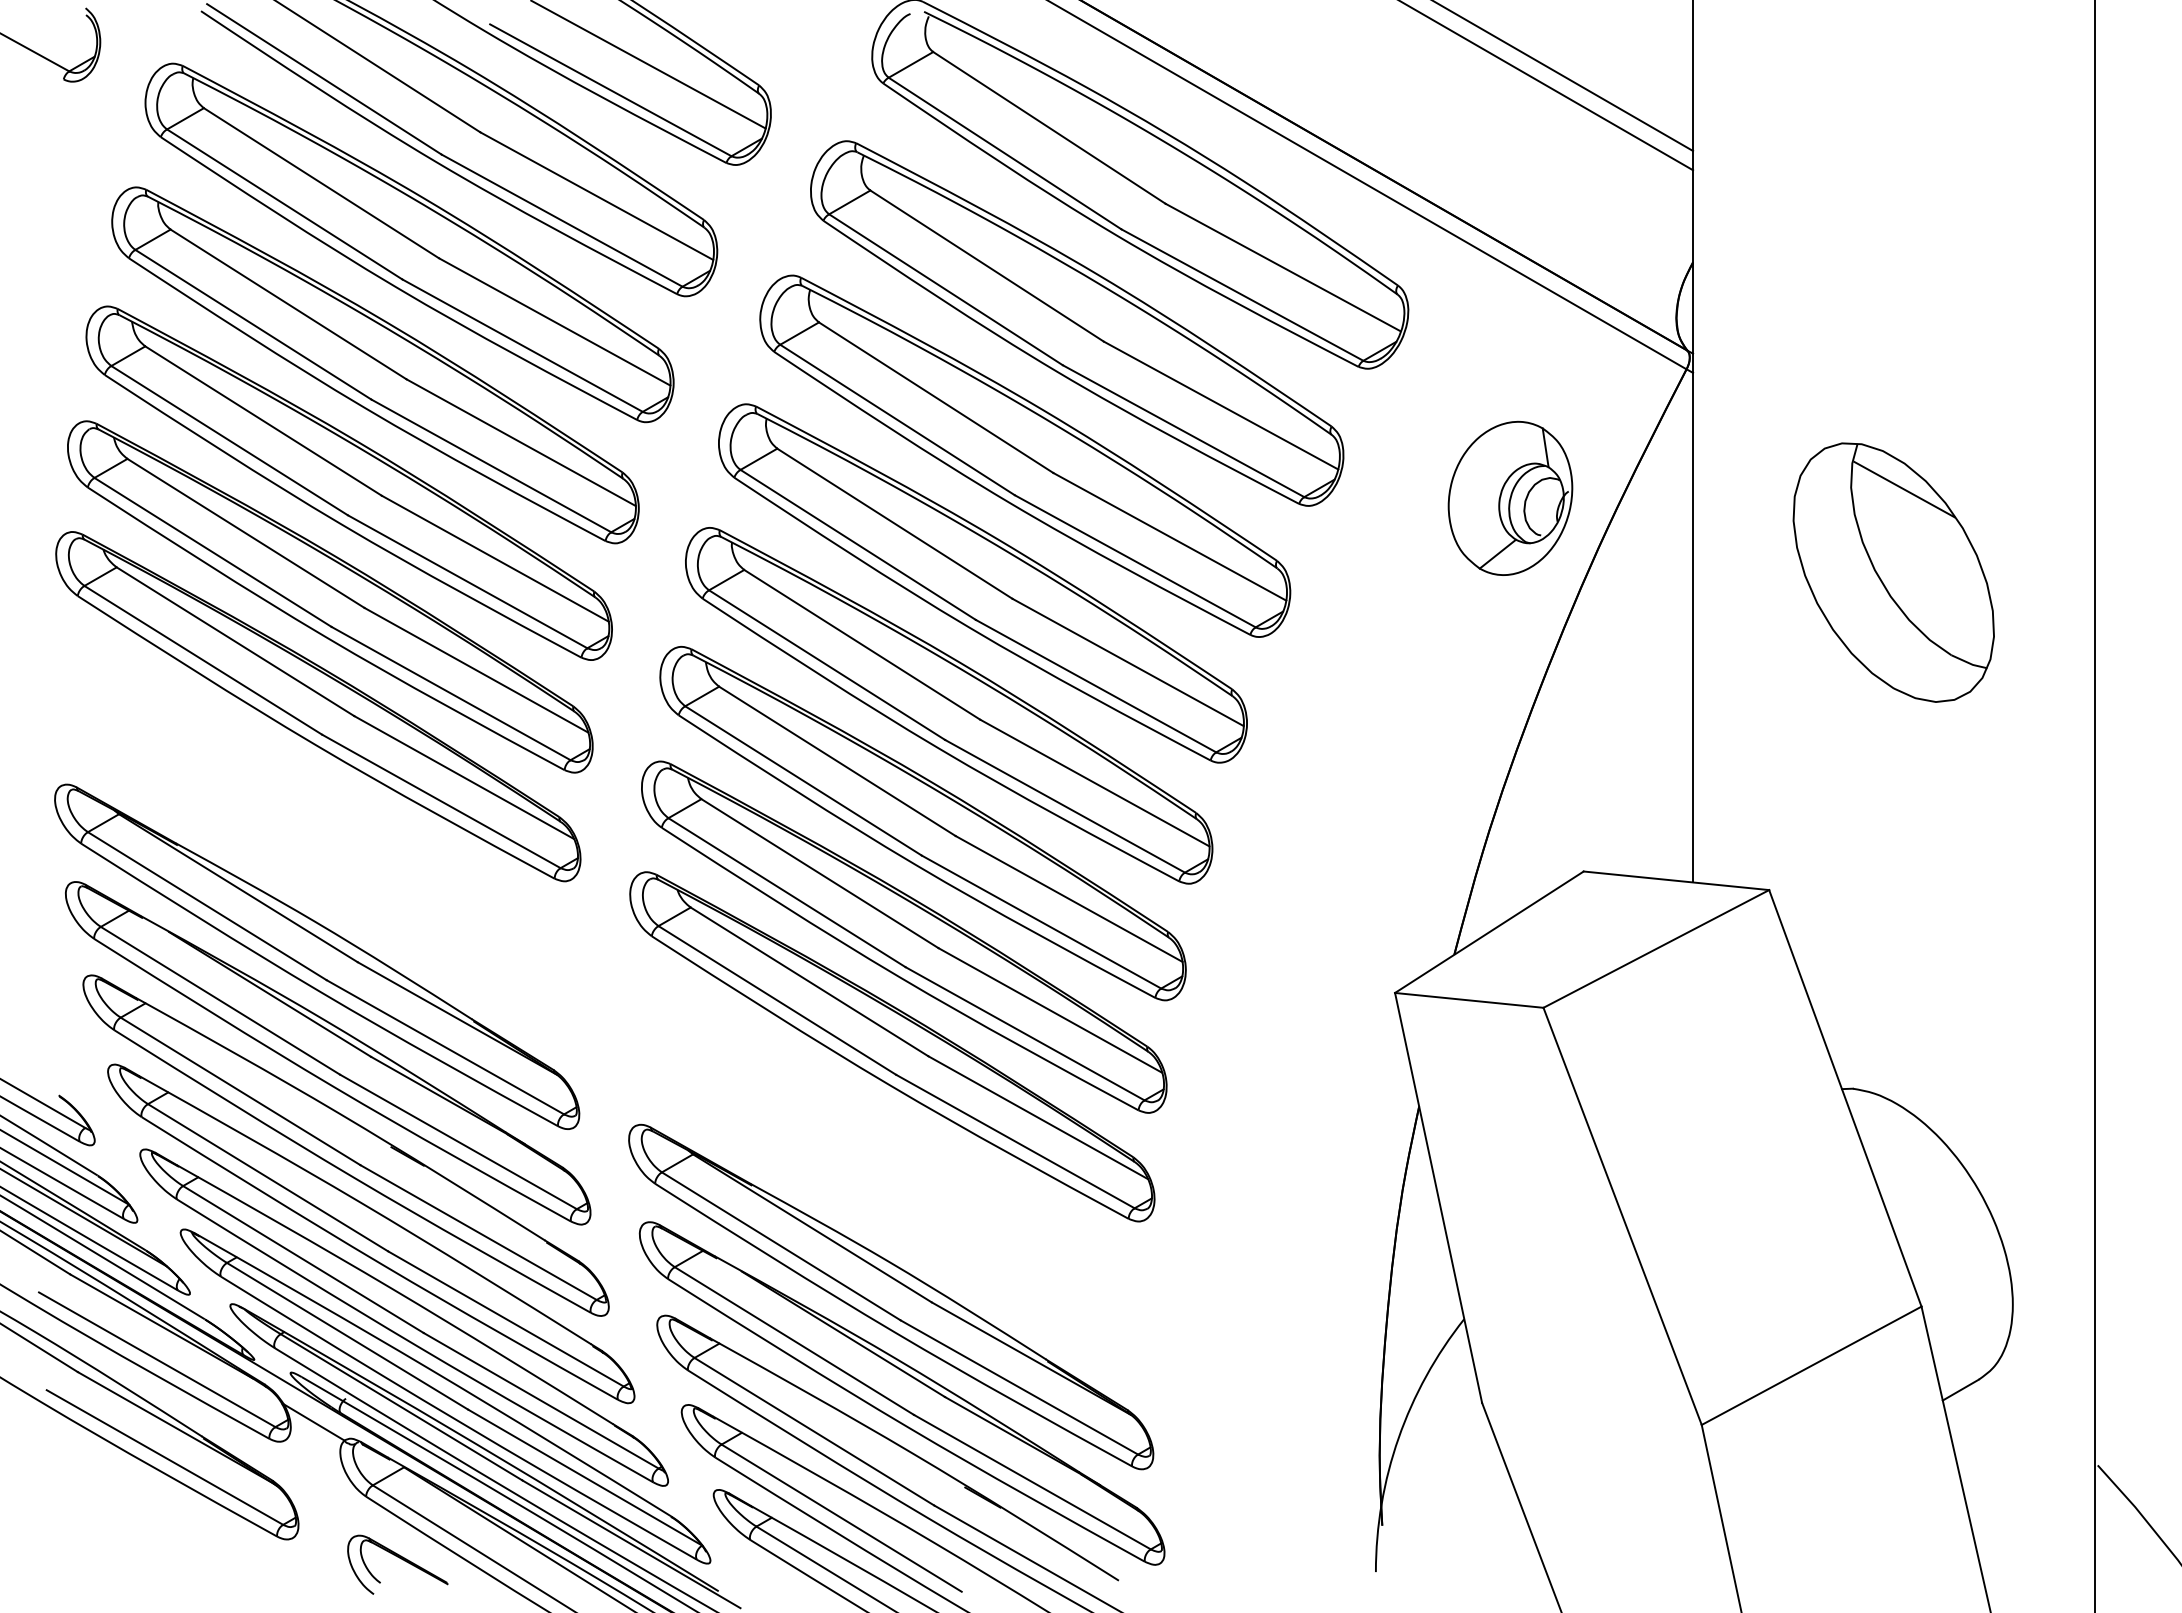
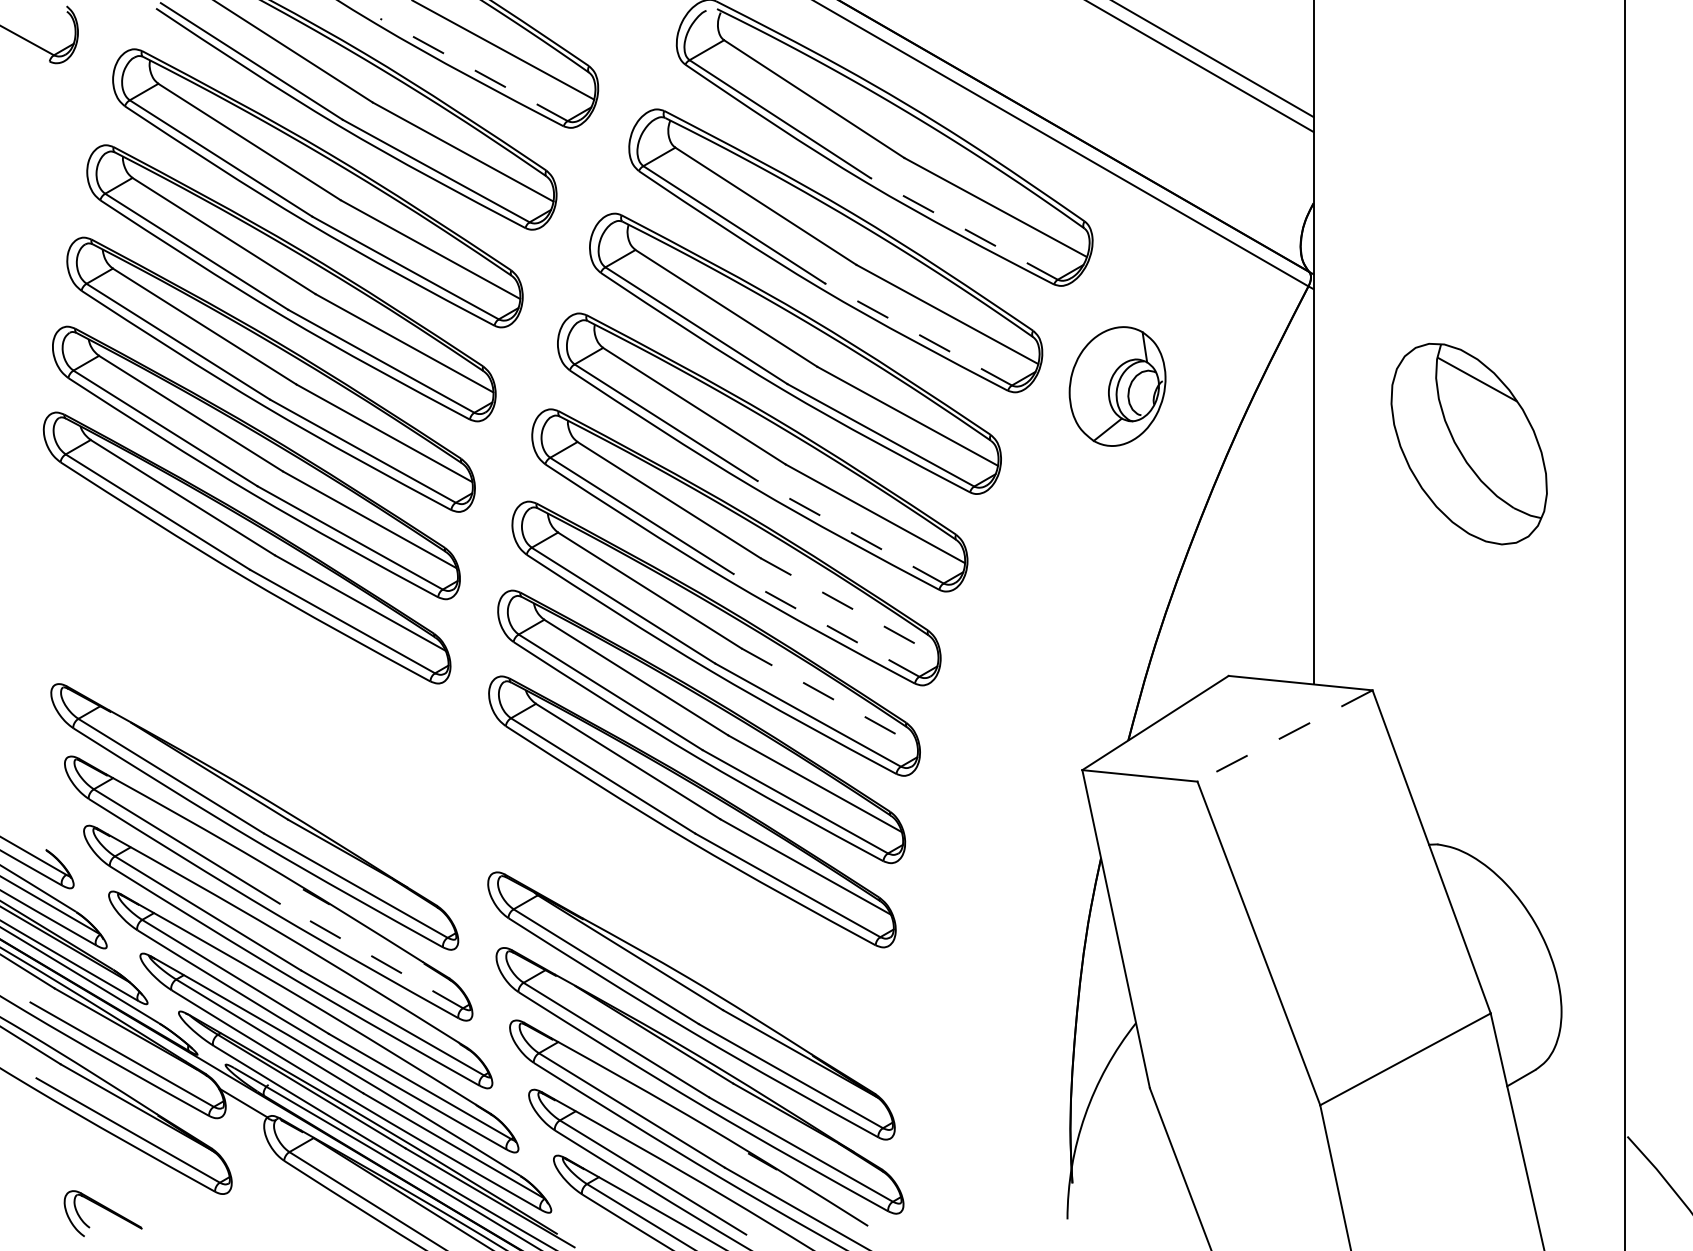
line: (610, 90) -> (473, 70), solid -> dashed
line: (1242, 295) -> (964, 229), solid -> dashed
line: (1183, 431) -> (918, 334), solid -> dashed
part: (1510, 497) -> (1117, 385), moved
line: (1095, 685) -> (849, 531), solid -> dashed
line: (1094, 783) -> (849, 607), solid -> dashed
line: (1064, 806) -> (825, 625), solid -> dashed
line: (1069, 898) -> (829, 696), solid -> dashed
line: (1655, 949) -> (1284, 736), solid -> dashed
part: (317, 956) -> (246, 741), removed
line: (478, 1232) -> (371, 955), solid -> dashed
part: (399, 1558) -> (104, 1208), moved

